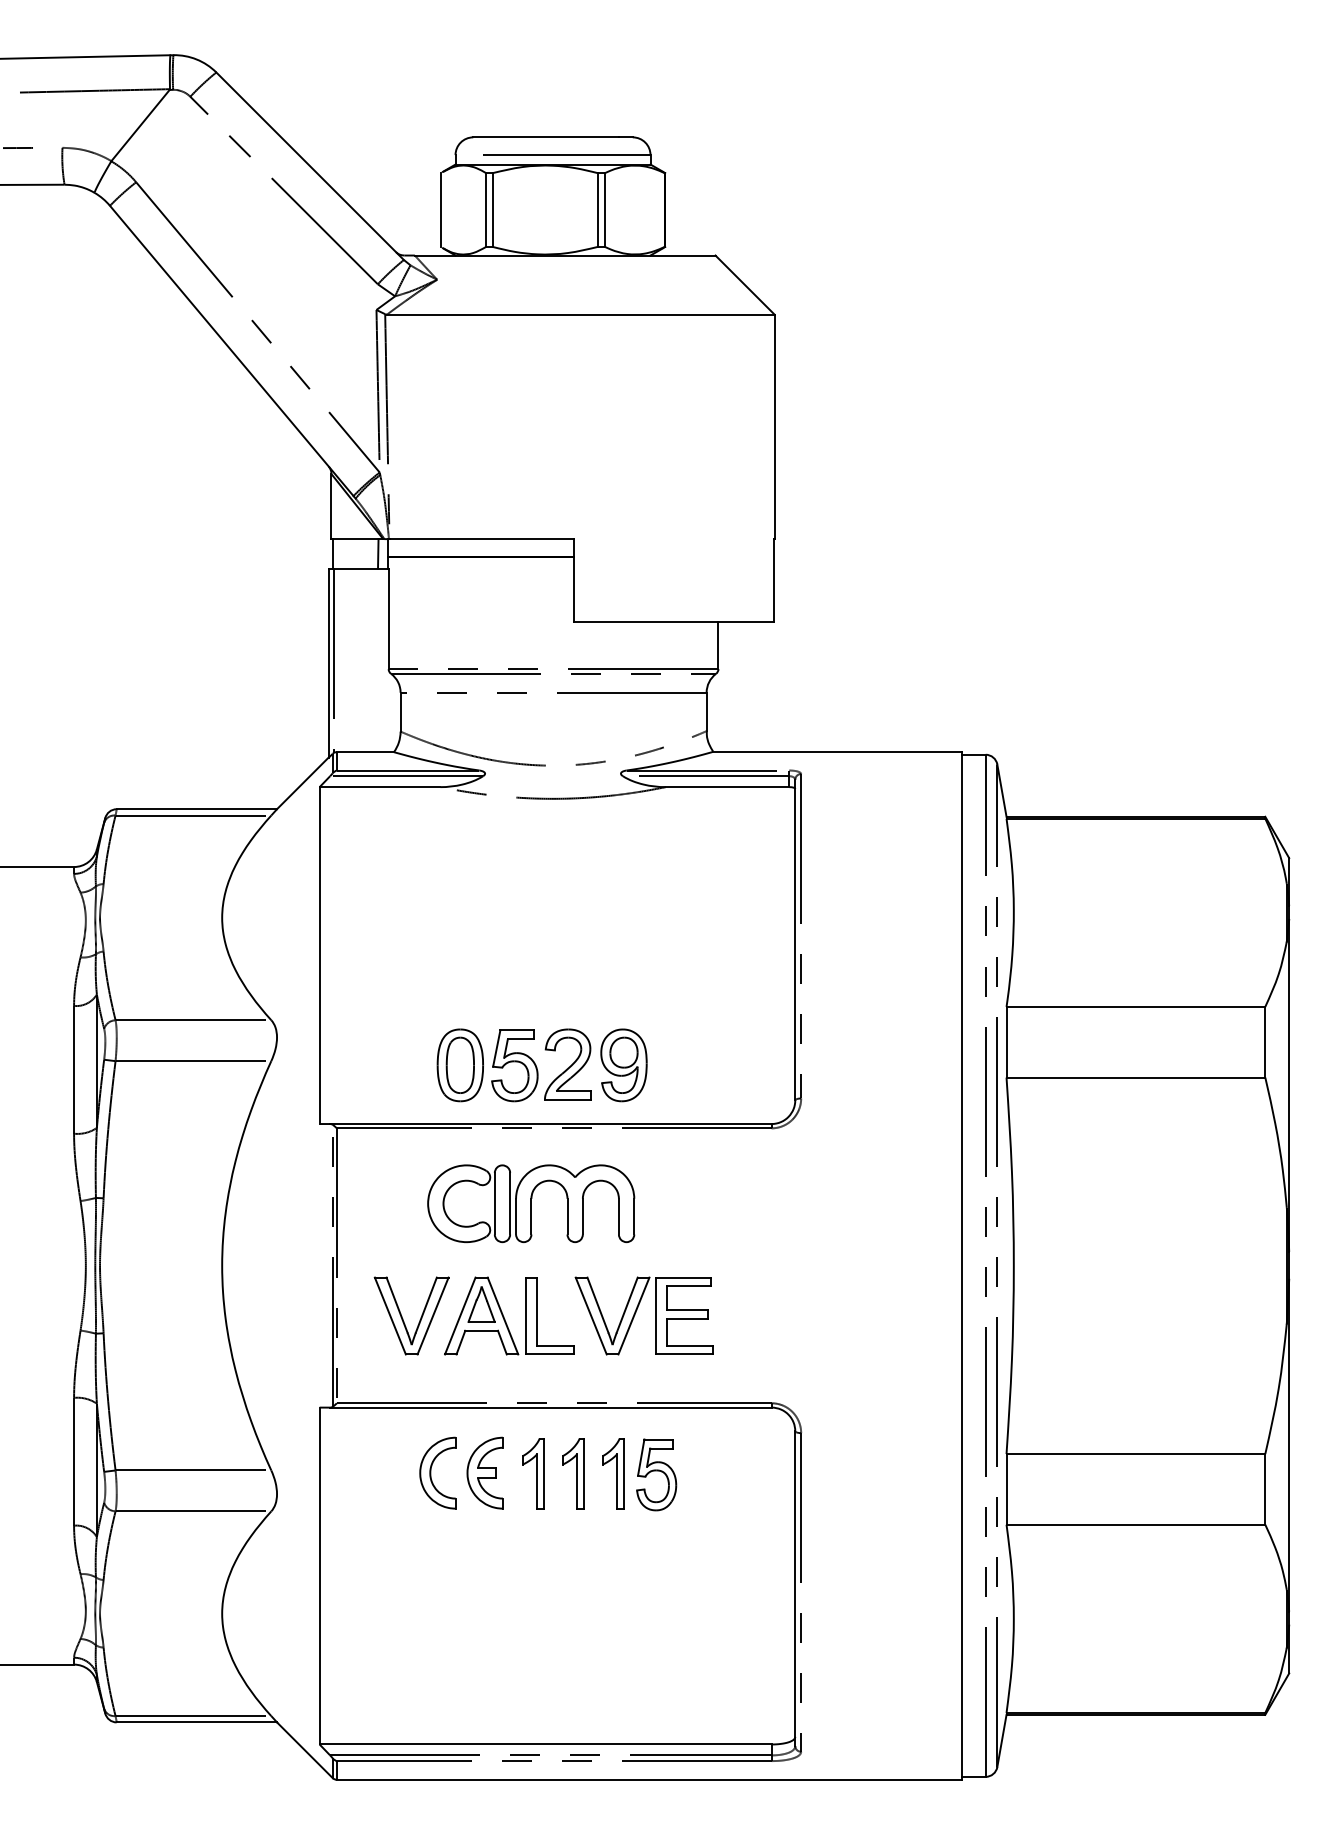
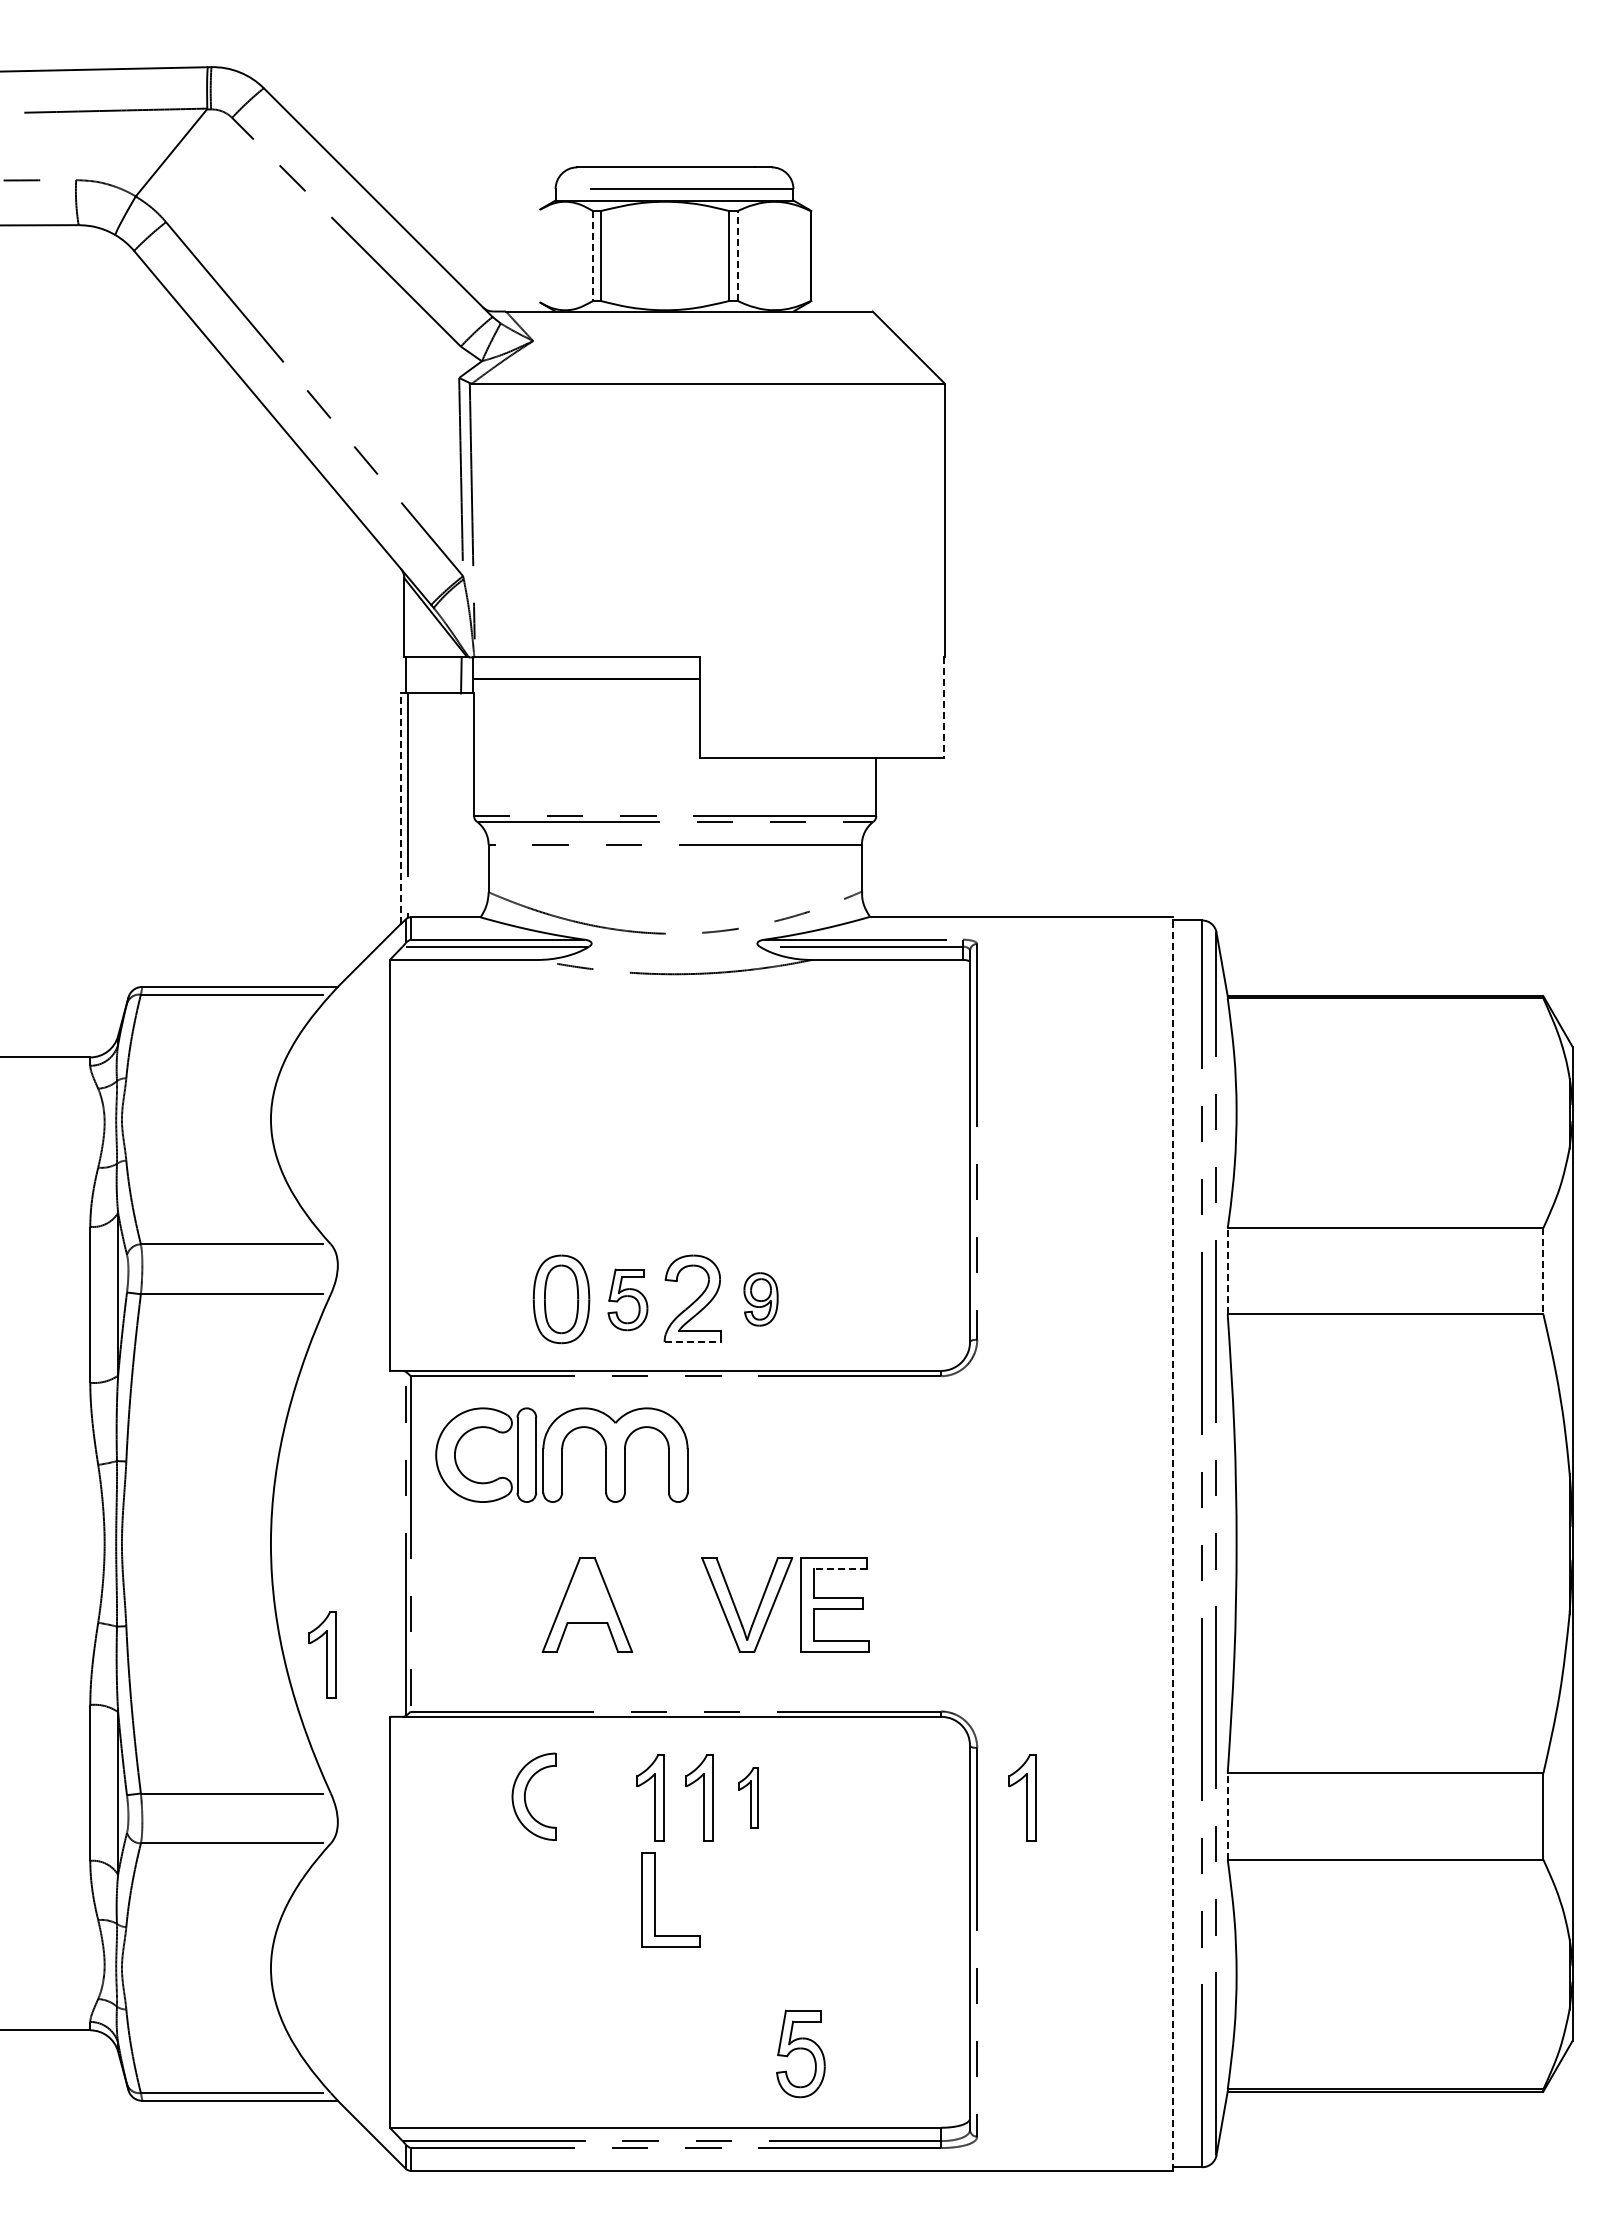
line: (440, 209) -> (537, 255), removed
line: (605, 209) -> (738, 255), solid -> dashed
line: (485, 210) -> (592, 256), solid -> dashed
line: (773, 580) -> (943, 708), solid -> dashed
line: (328, 662) -> (400, 808), solid -> dashed
line: (1006, 1041) -> (1227, 1270), solid -> dashed
line: (1265, 1042) -> (1543, 1271), solid -> dashed
part: (514, 1065) -> (627, 1299), size x0.7
part: (623, 1065) -> (760, 1299), size x0.6
line: (568, 1100) -> (693, 1342), solid -> dashed
part: (530, 1203) -> (561, 1454), moved
line: (962, 1265) -> (1173, 1543), solid -> dashed
line: (688, 1286) -> (839, 1569), solid -> dashed
part: (481, 1304) -> (587, 1591), removed
part: (537, 1315) -> (655, 1899), moved
part: (402, 1317) -> (491, 1607), removed
part: (264, 1356) -> (322, 1654), added
part: (484, 1472) -> (591, 1796), removed
part: (613, 1473) -> (748, 1797), size x0.7
part: (838, 1473) -> (1022, 1797), added
part: (656, 1474) -> (800, 2053), moved
line: (1006, 1489) -> (1227, 1816), solid -> dashed

